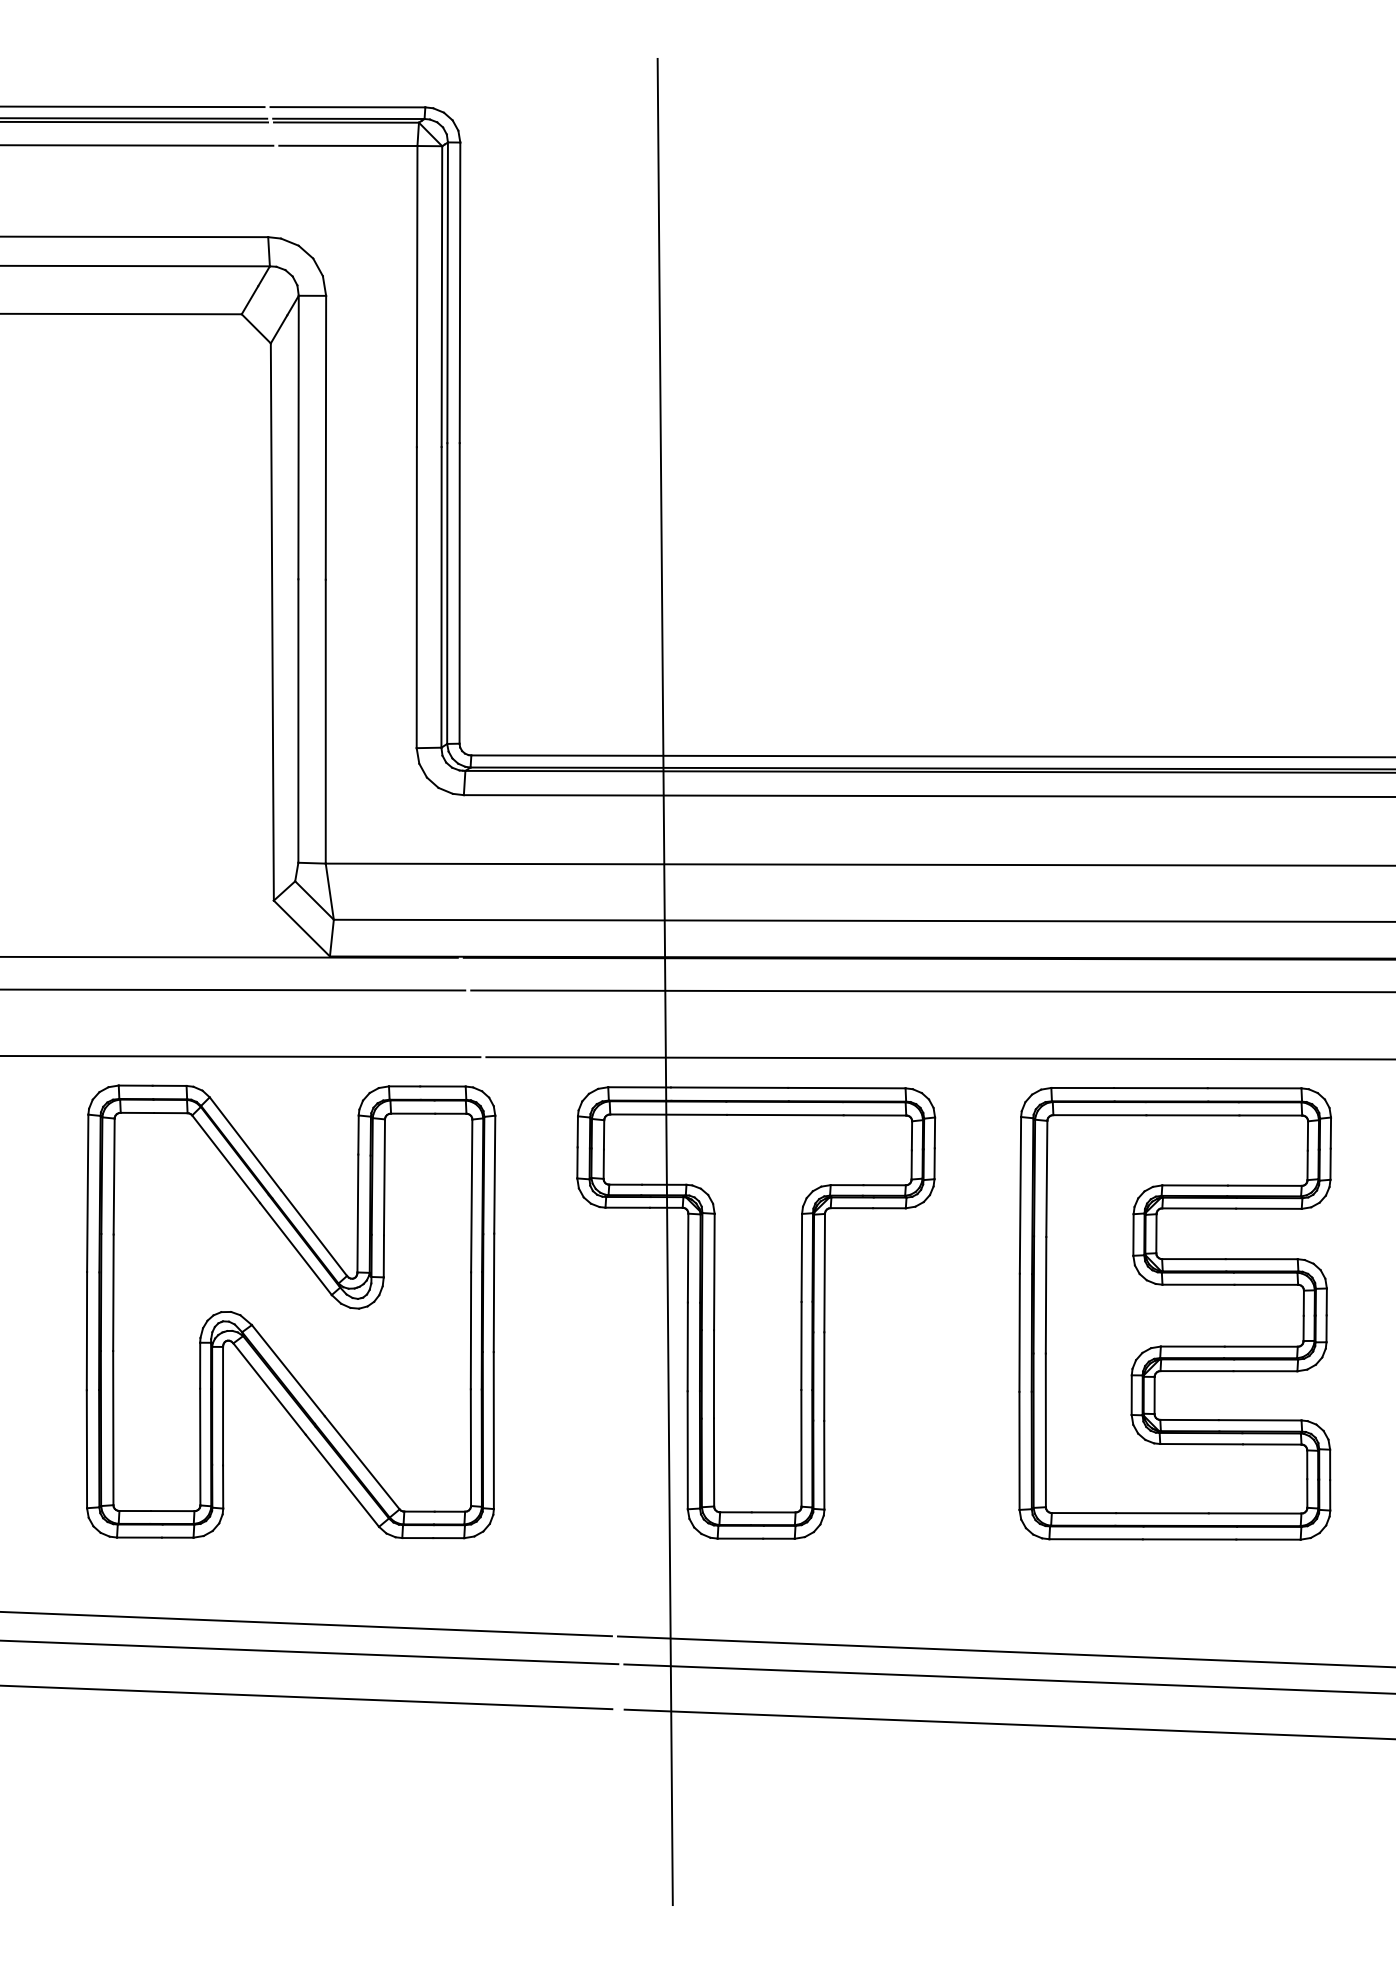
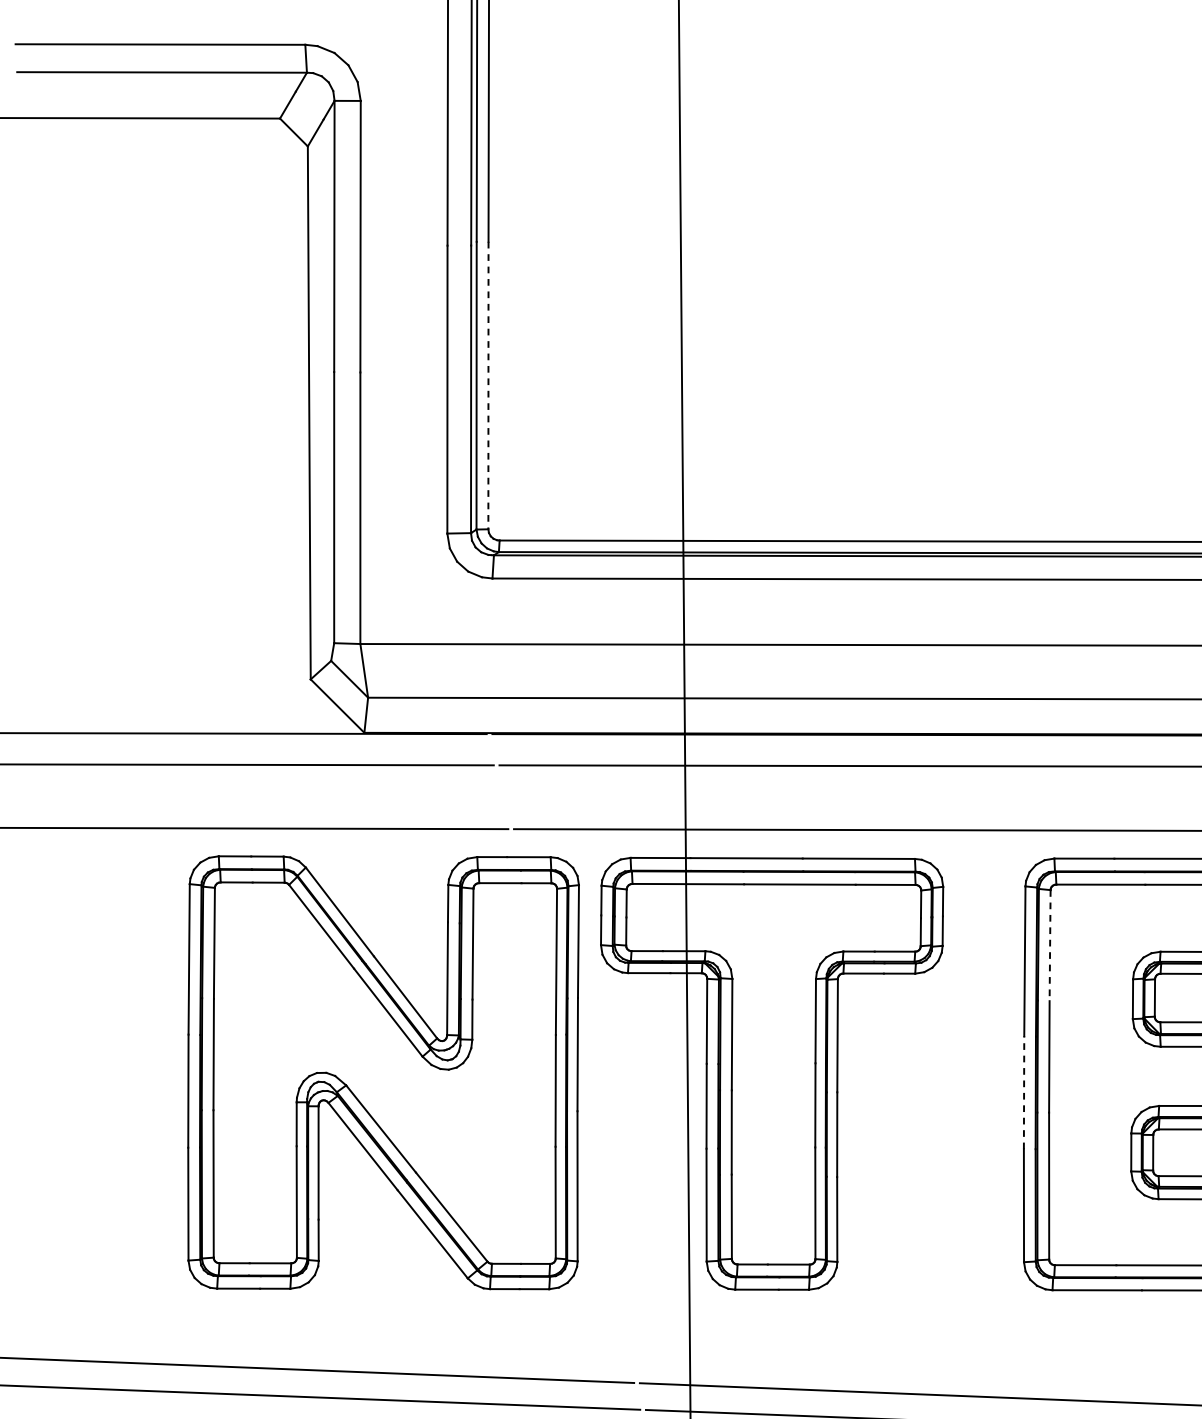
line: (459, 593) -> (488, 385), solid -> dashed
line: (1046, 1179) -> (1049, 946), solid -> dashed
part: (290, 1311) -> (383, 1072), moved
line: (1019, 1332) -> (1023, 1092), solid -> dashed

